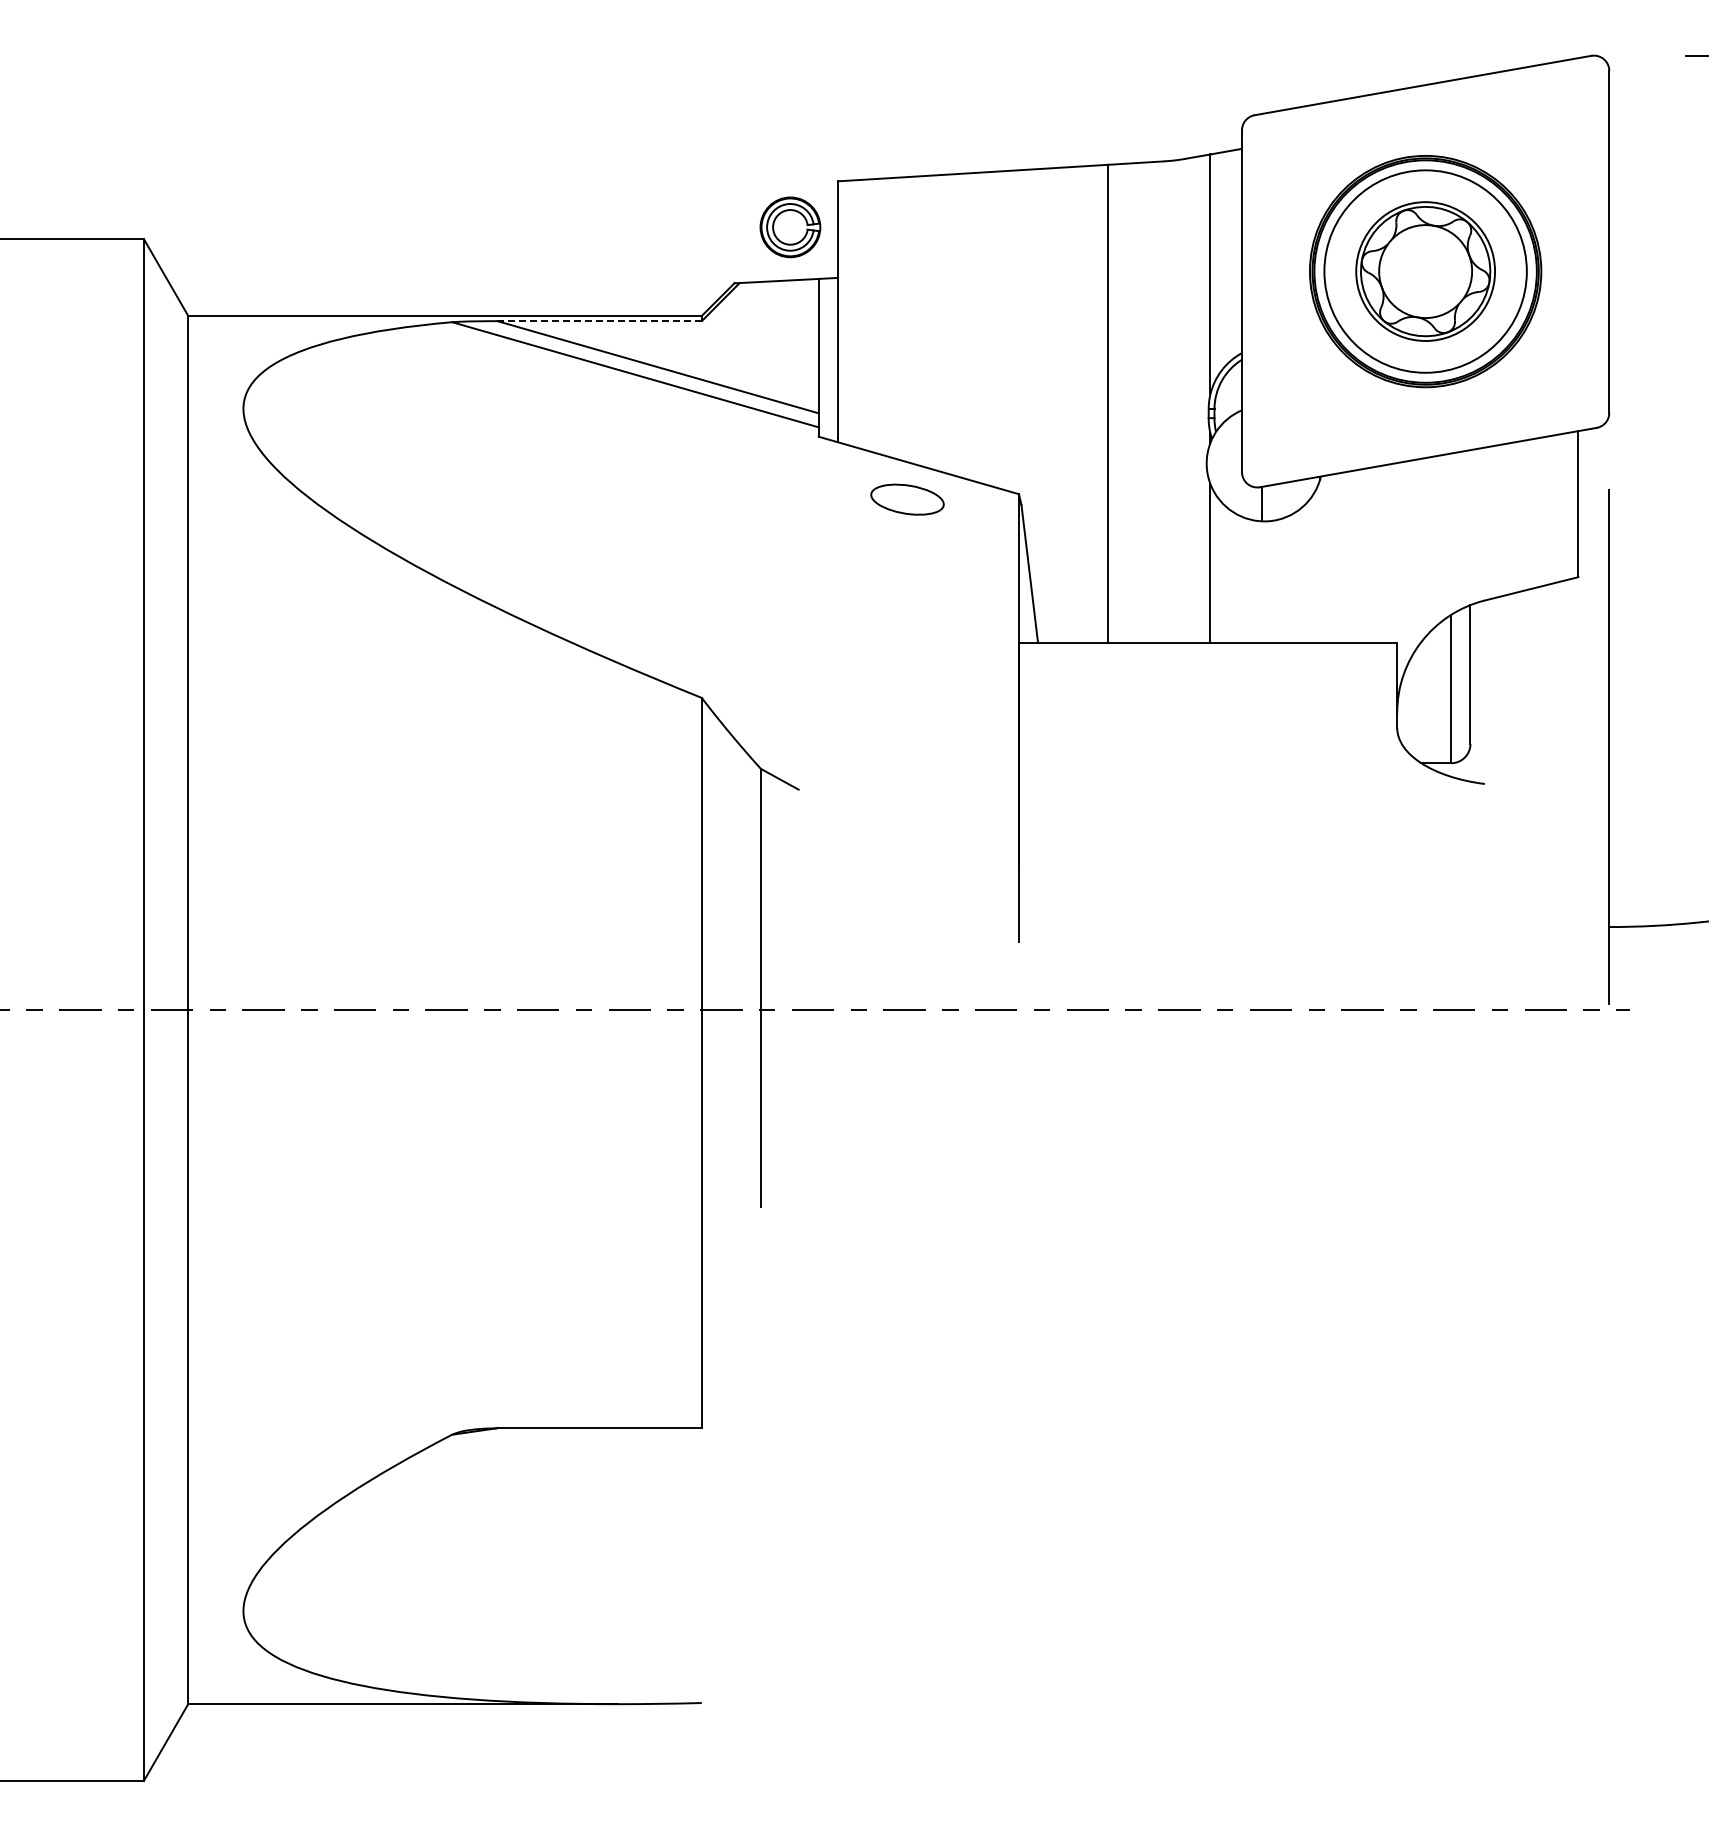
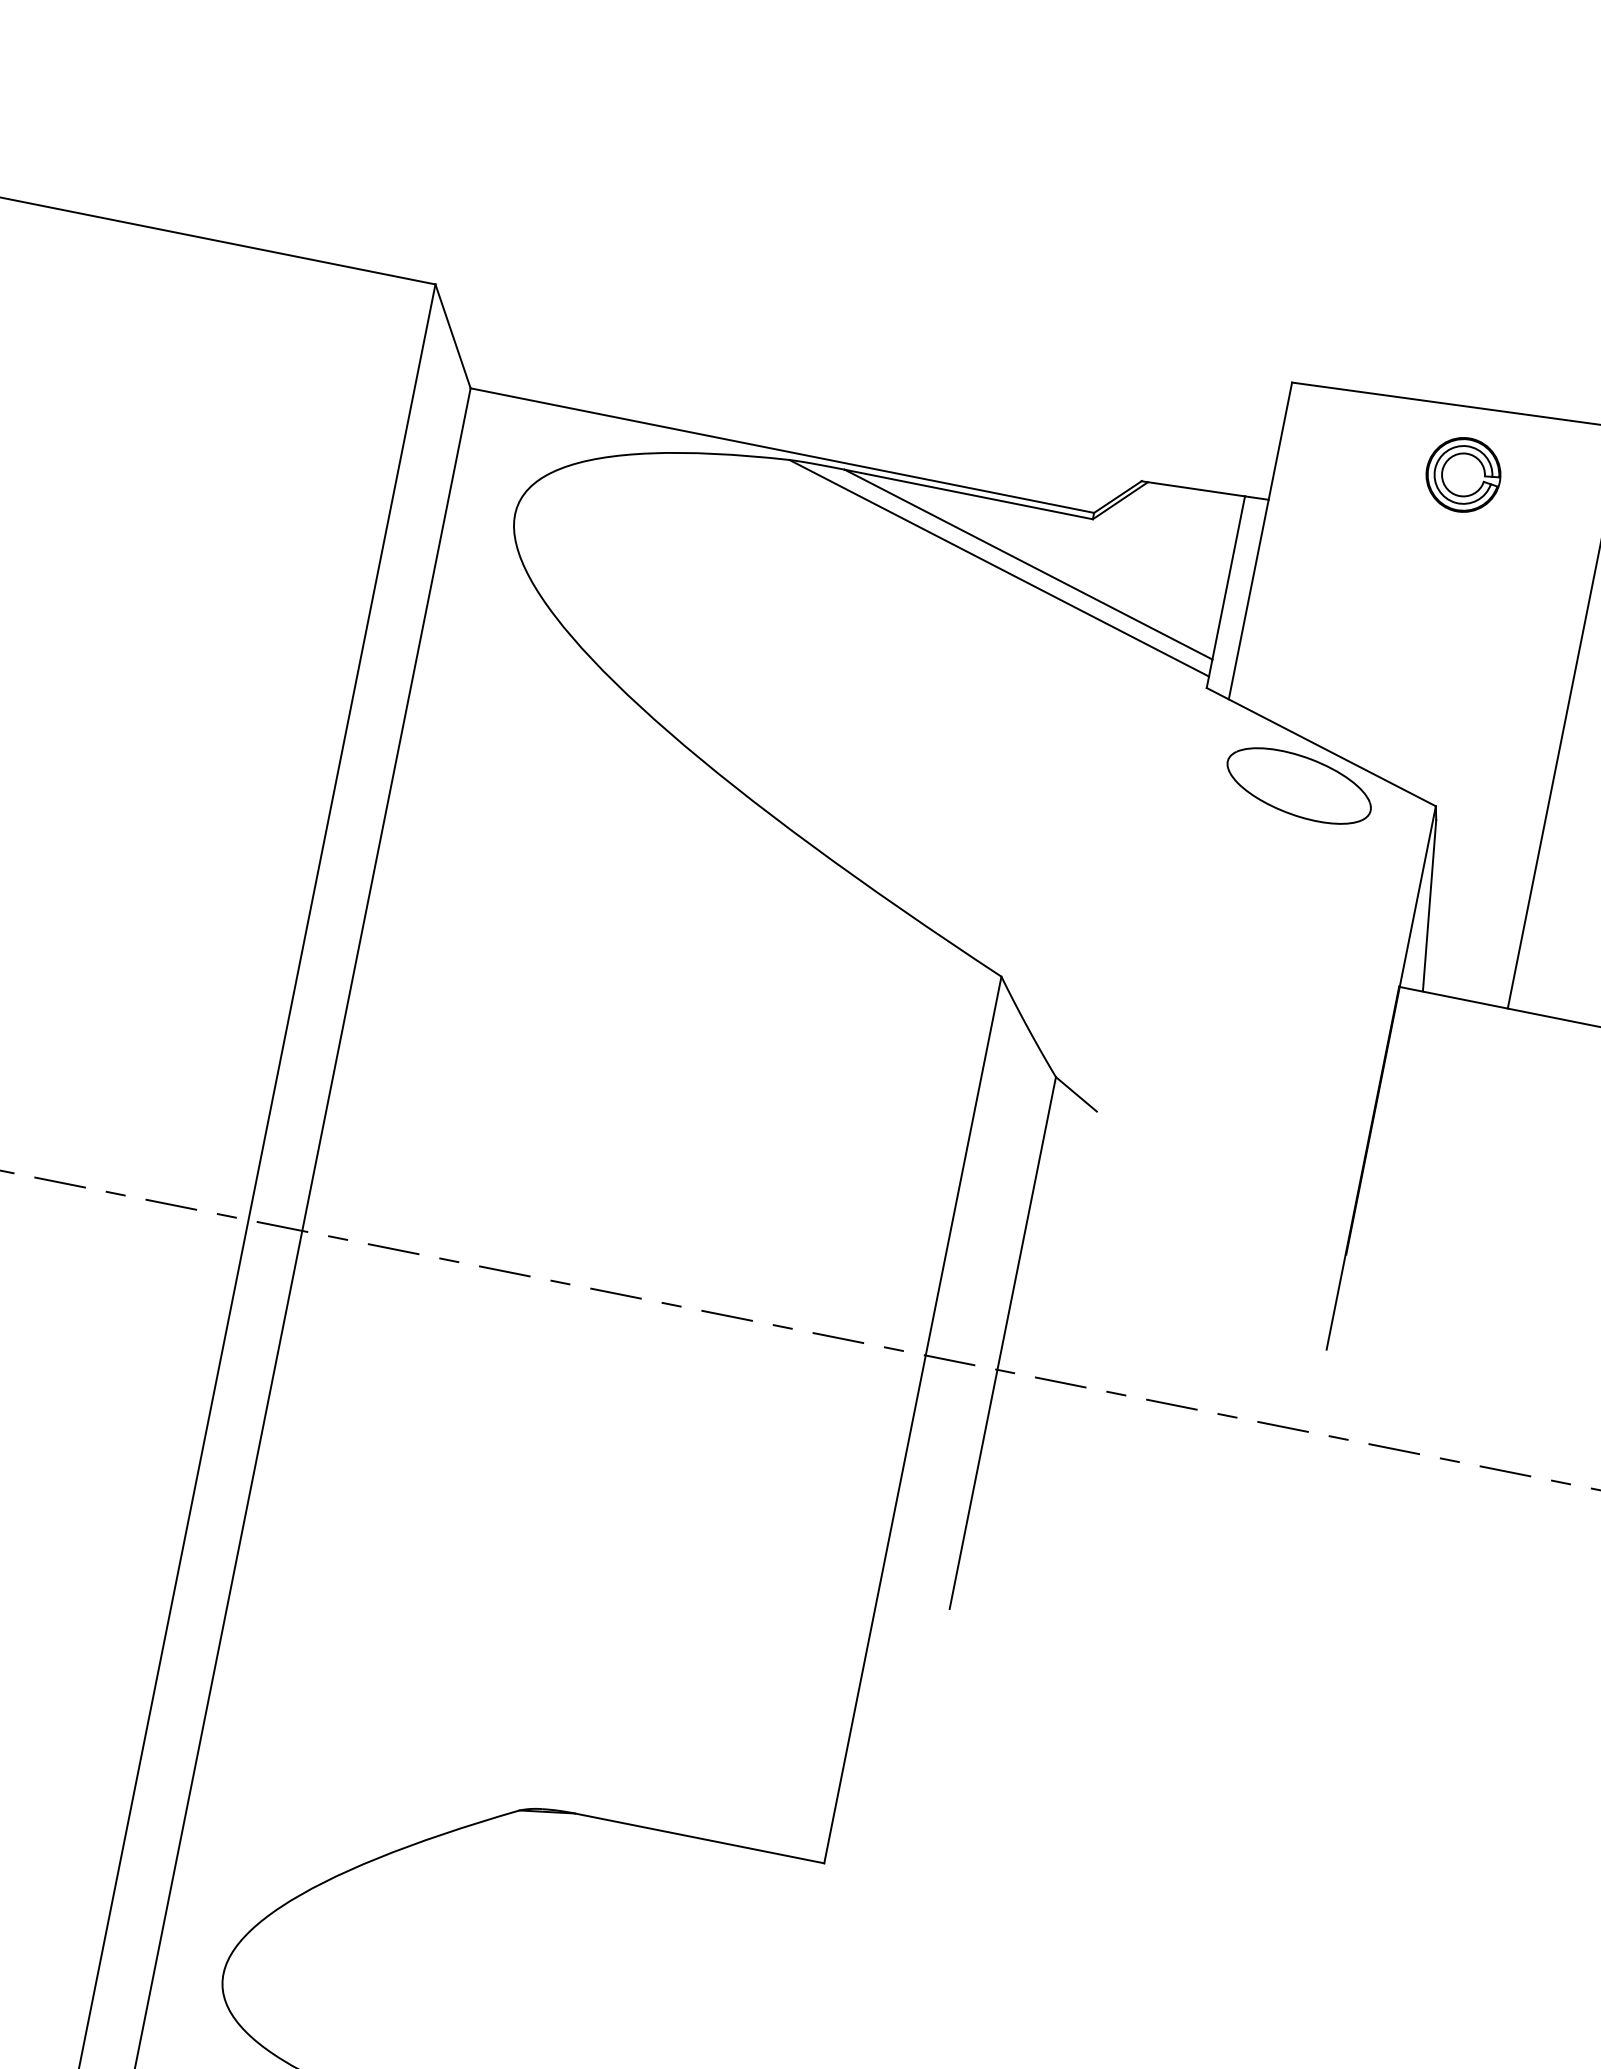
part: (790, 227) -> (1463, 475), moved
line: (600, 321) -> (969, 495), dashed -> solid
part: (907, 499) -> (1299, 785), size x1.67

